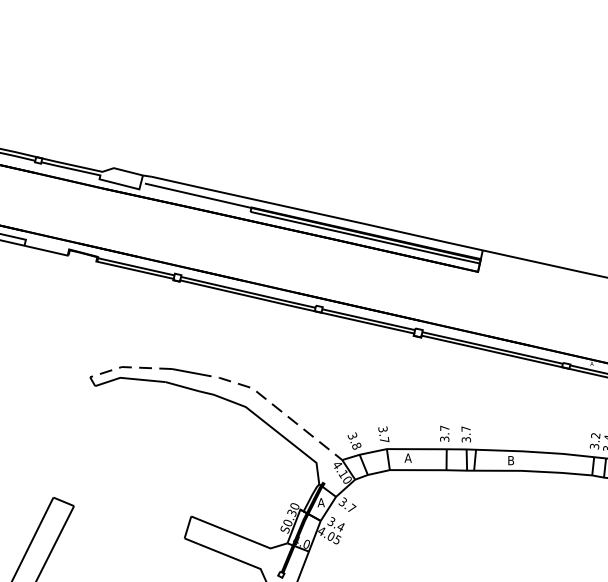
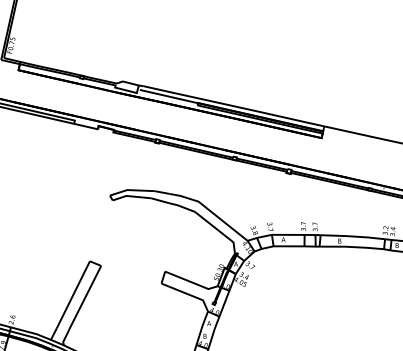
line: (129, 367) -> (131, 190), dashed -> solid
line: (274, 404) -> (210, 210), dashed -> solid

